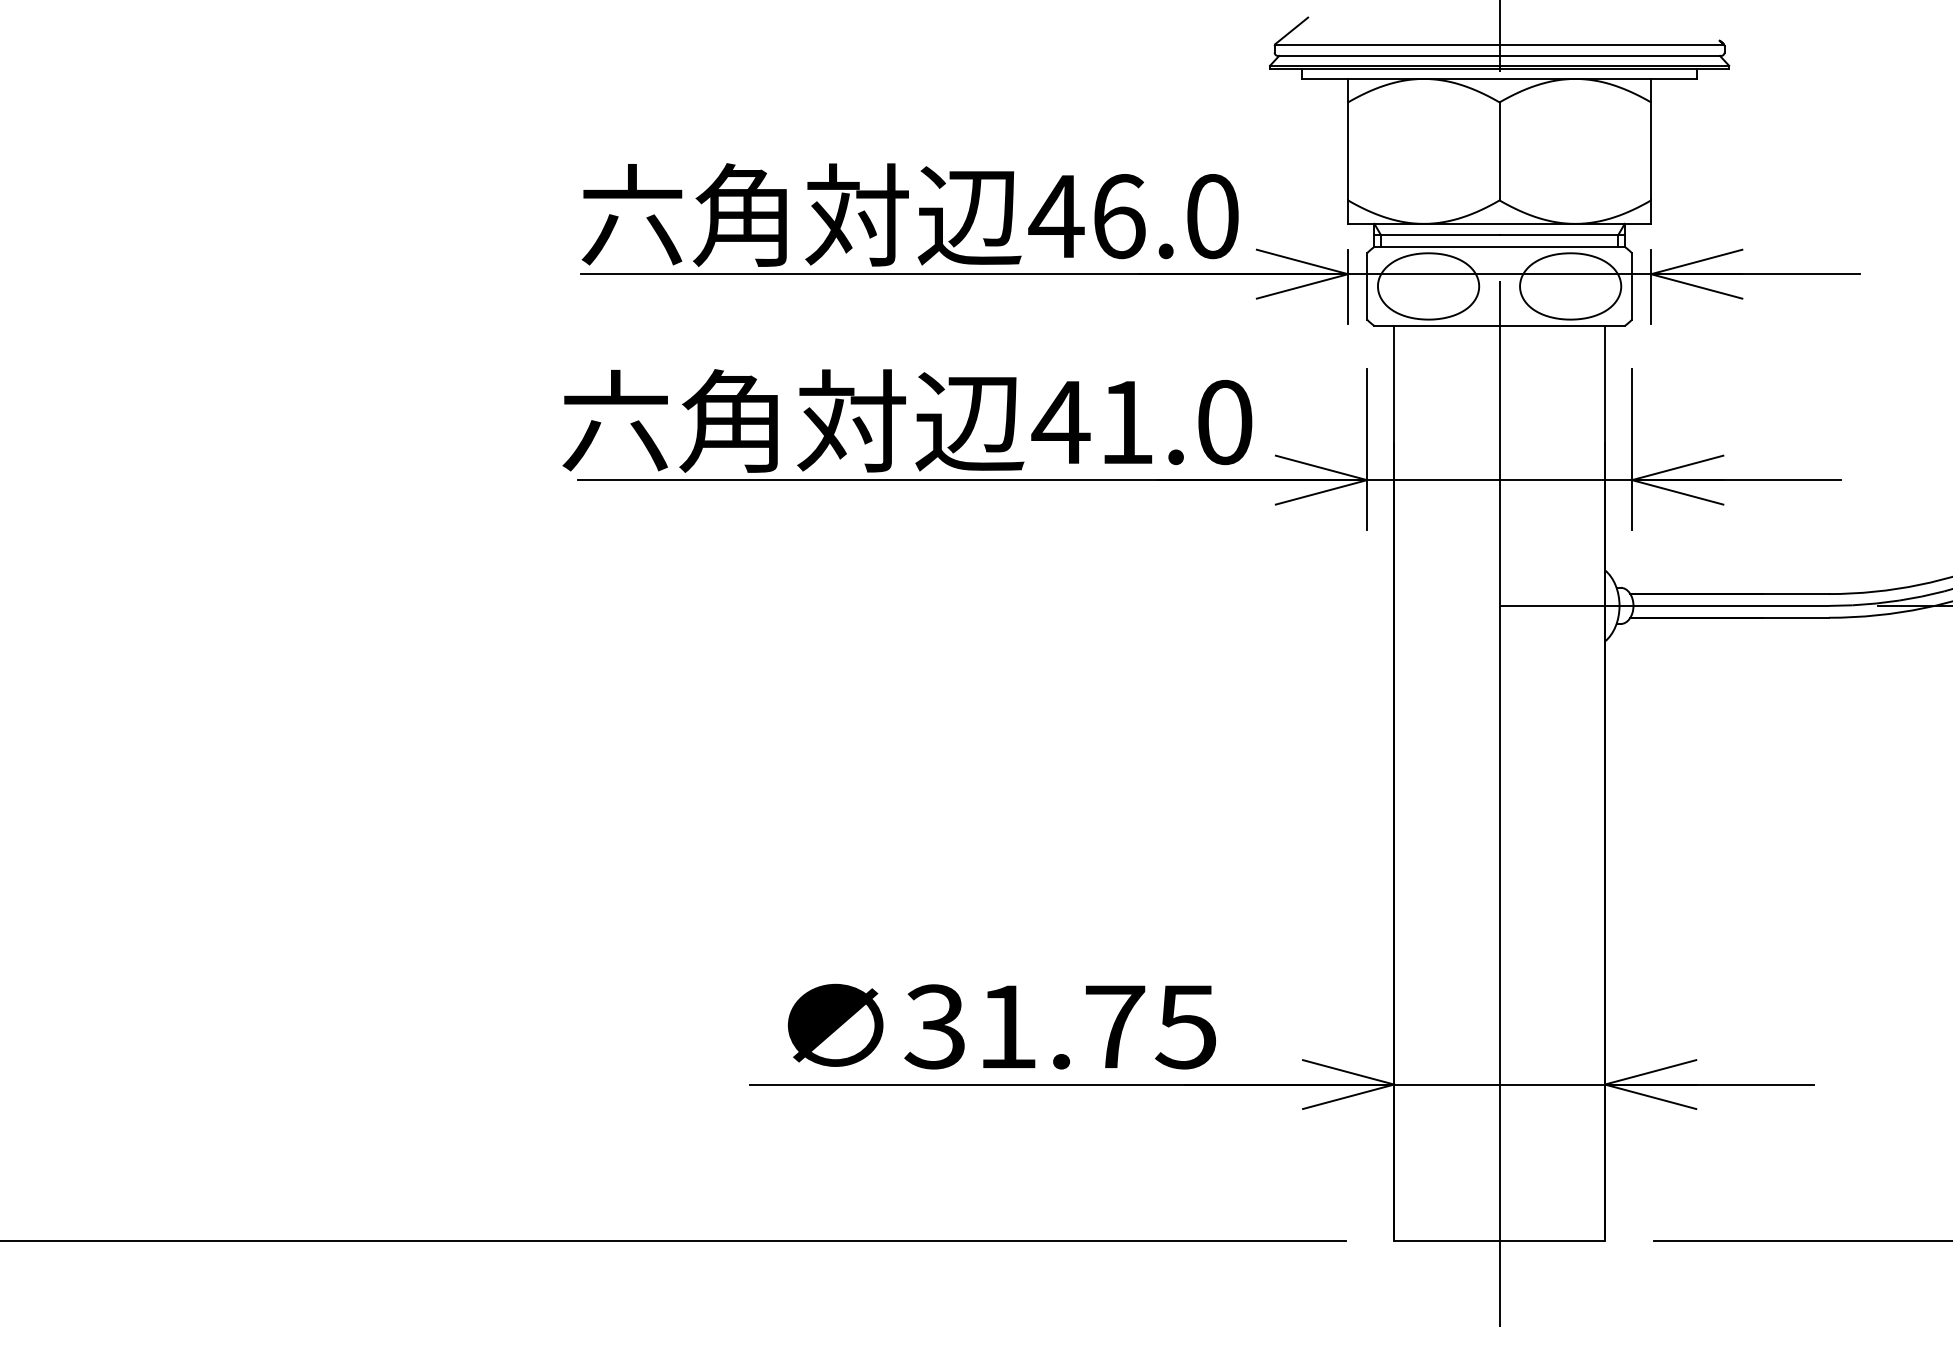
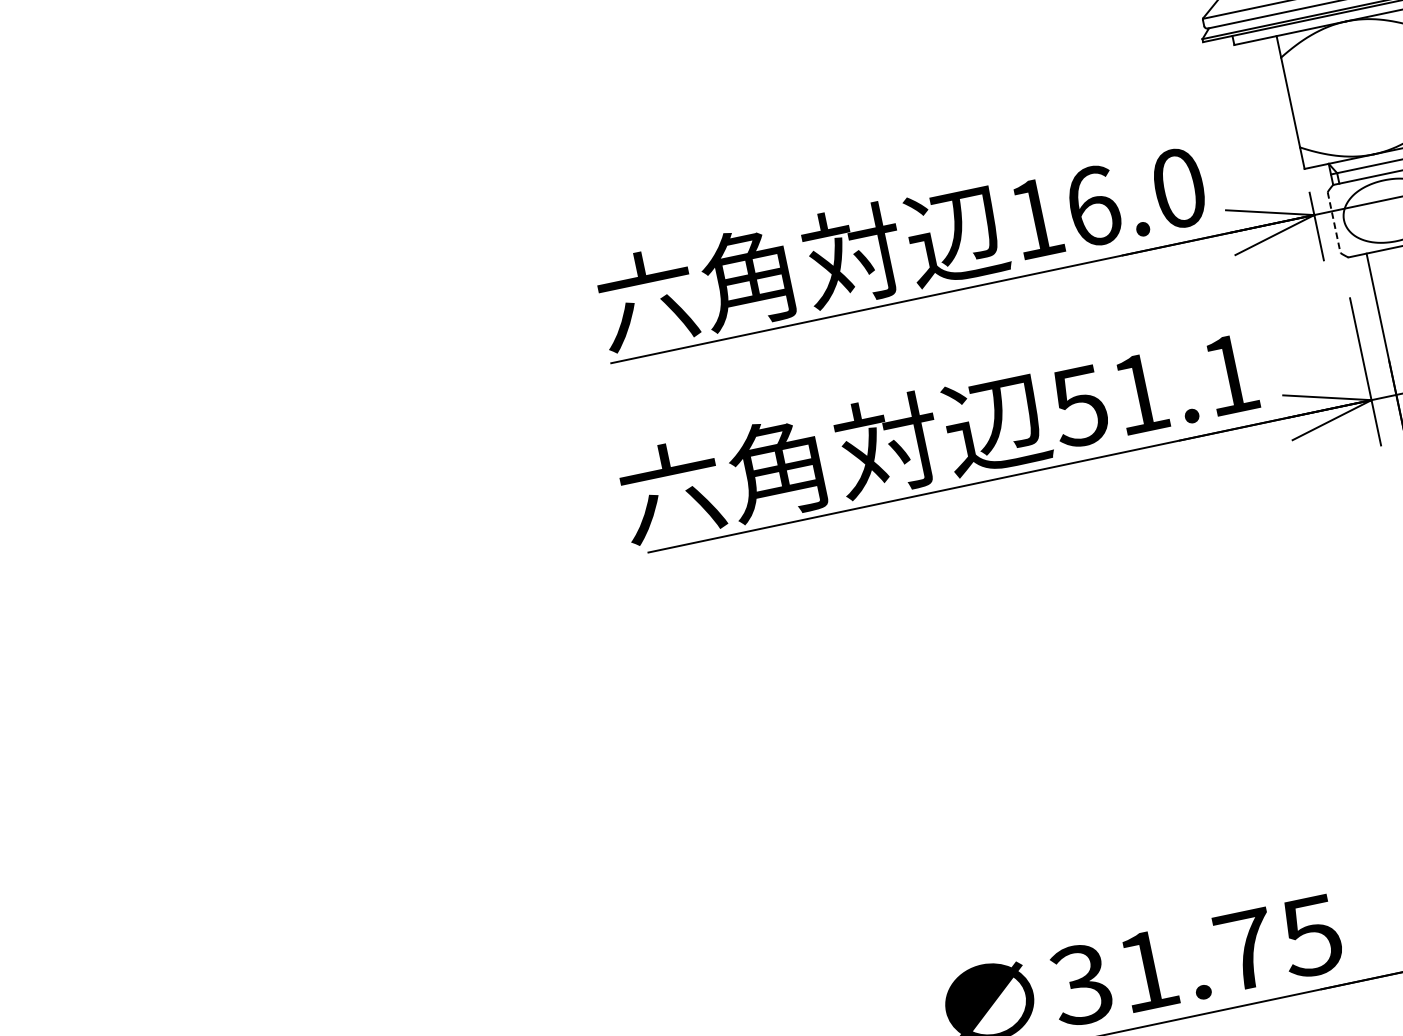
text: (1056, 216) -> (1035, 218), 46.0 -> 16.0
line: (1367, 286) -> (1334, 222), solid -> dashed
text: (1141, 422) -> (1153, 390), 41.0 -> 51.1

